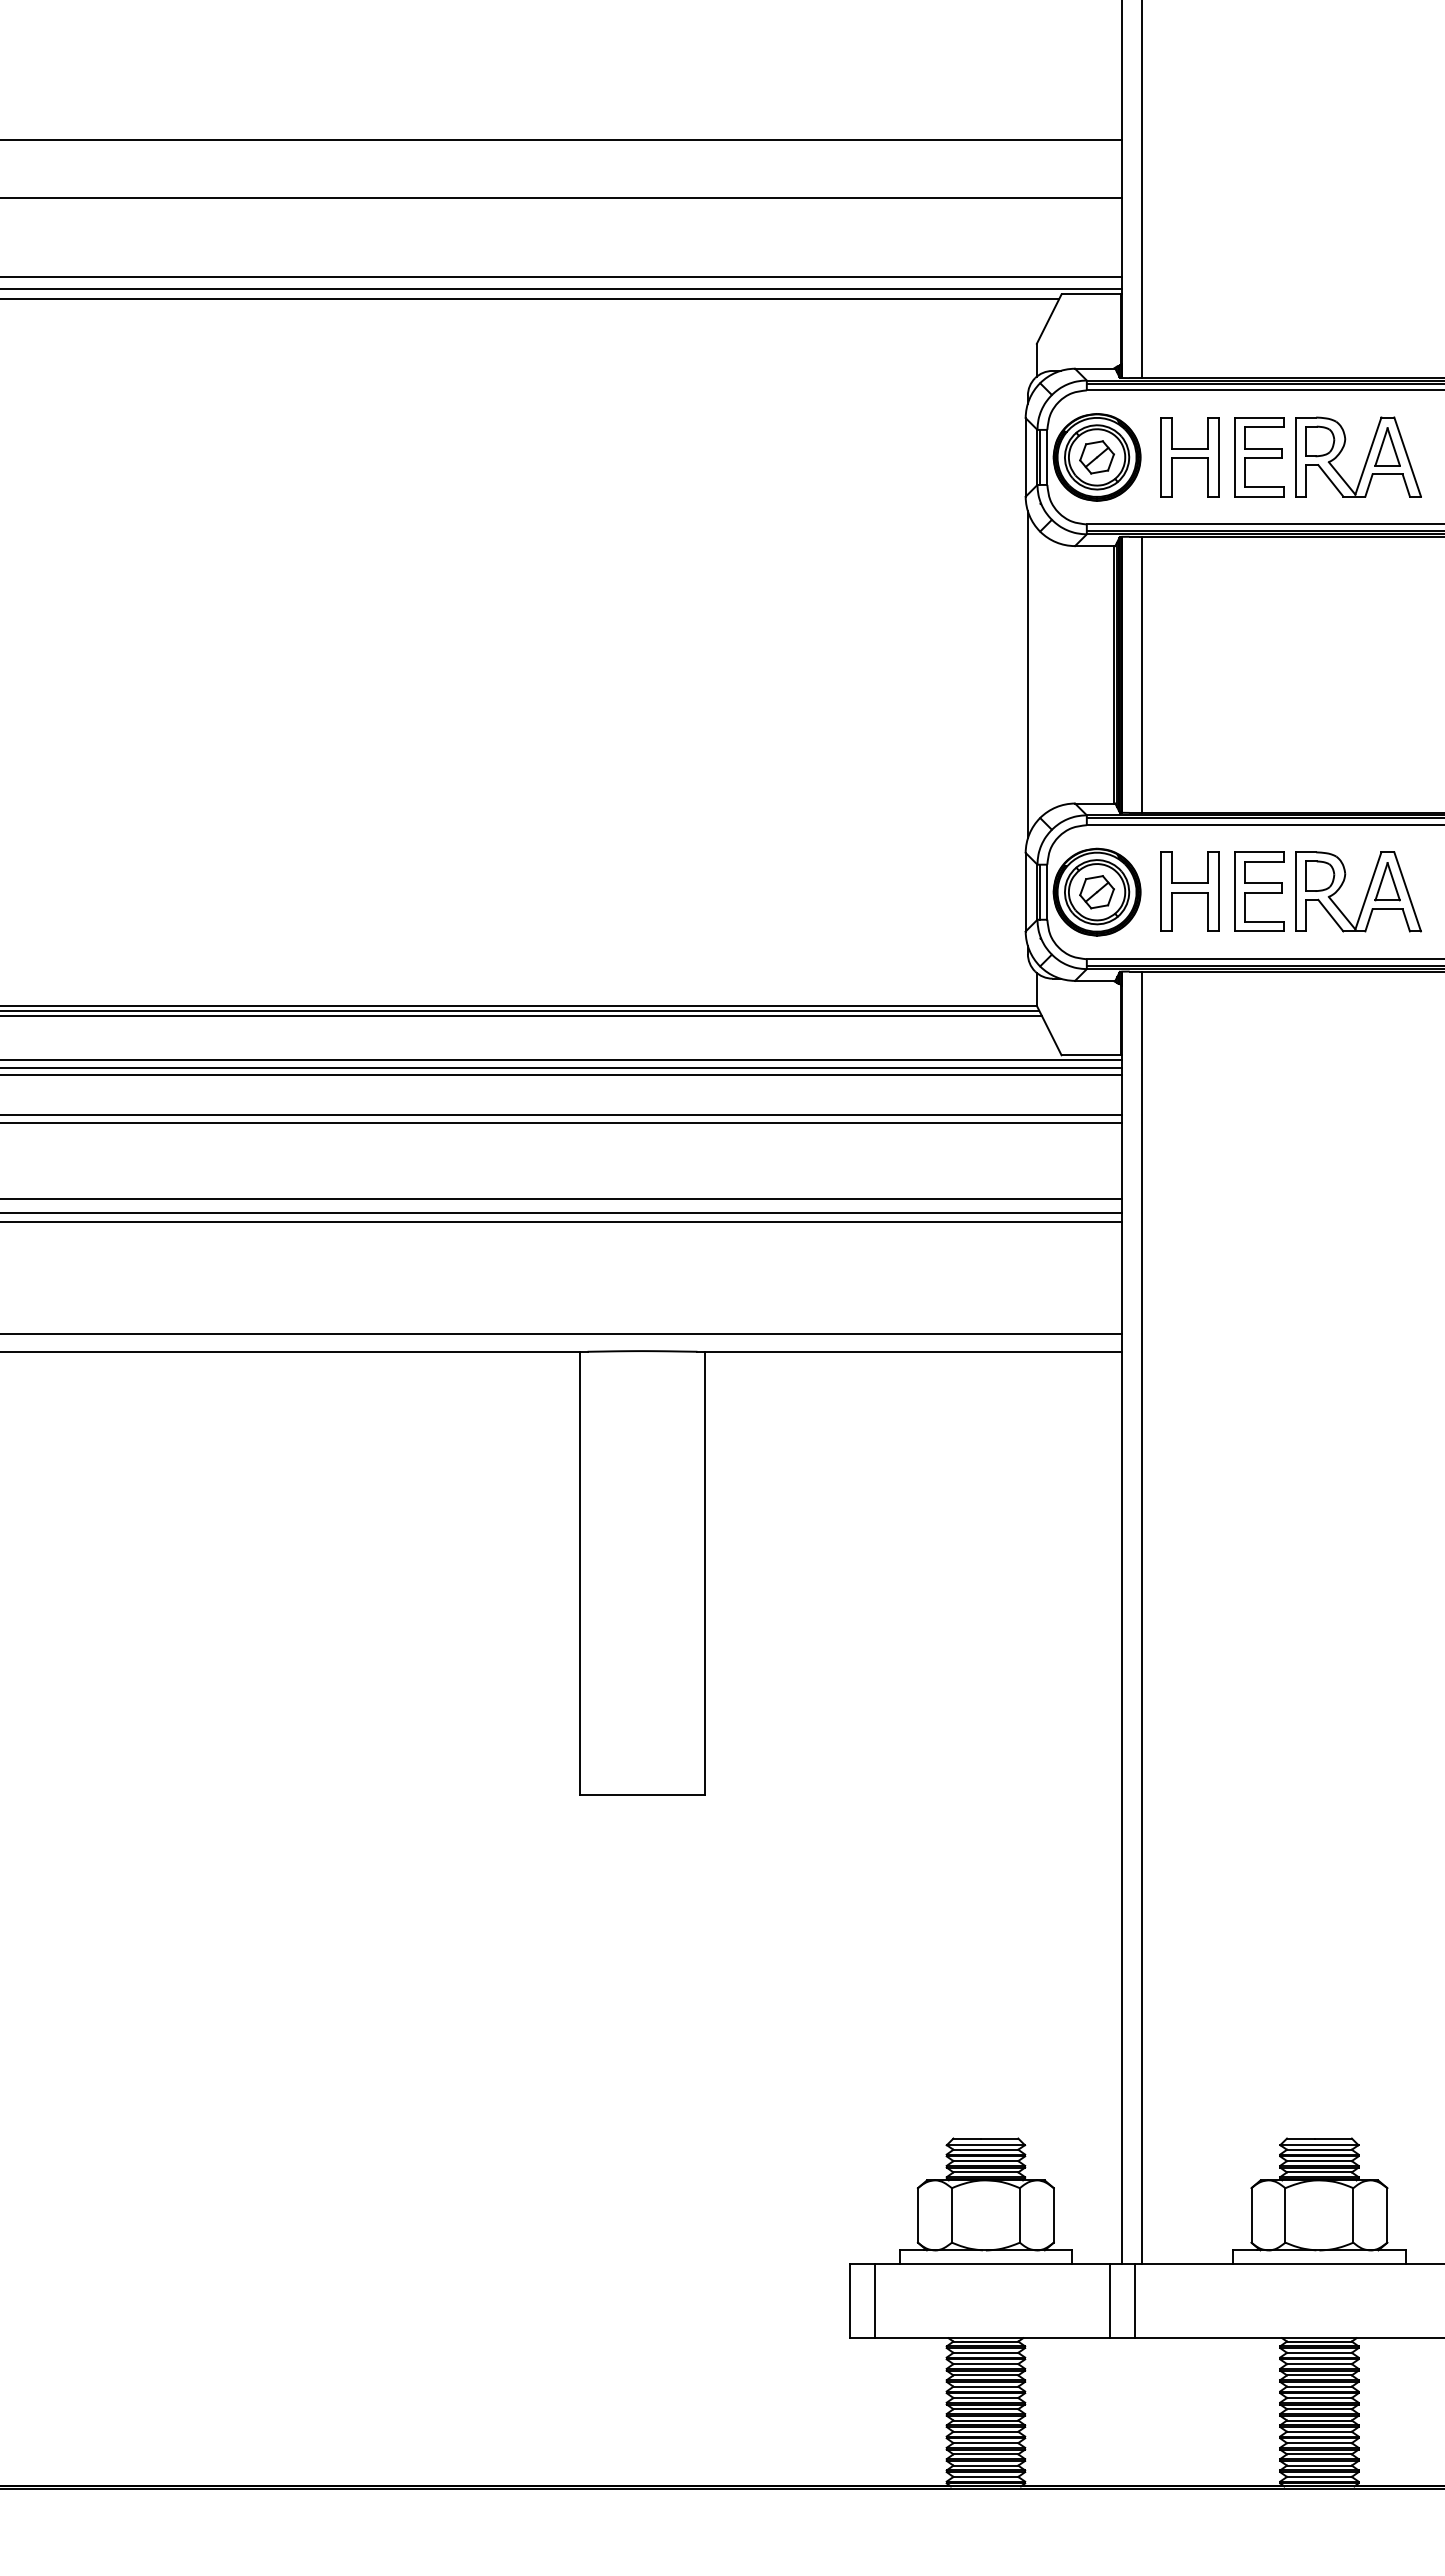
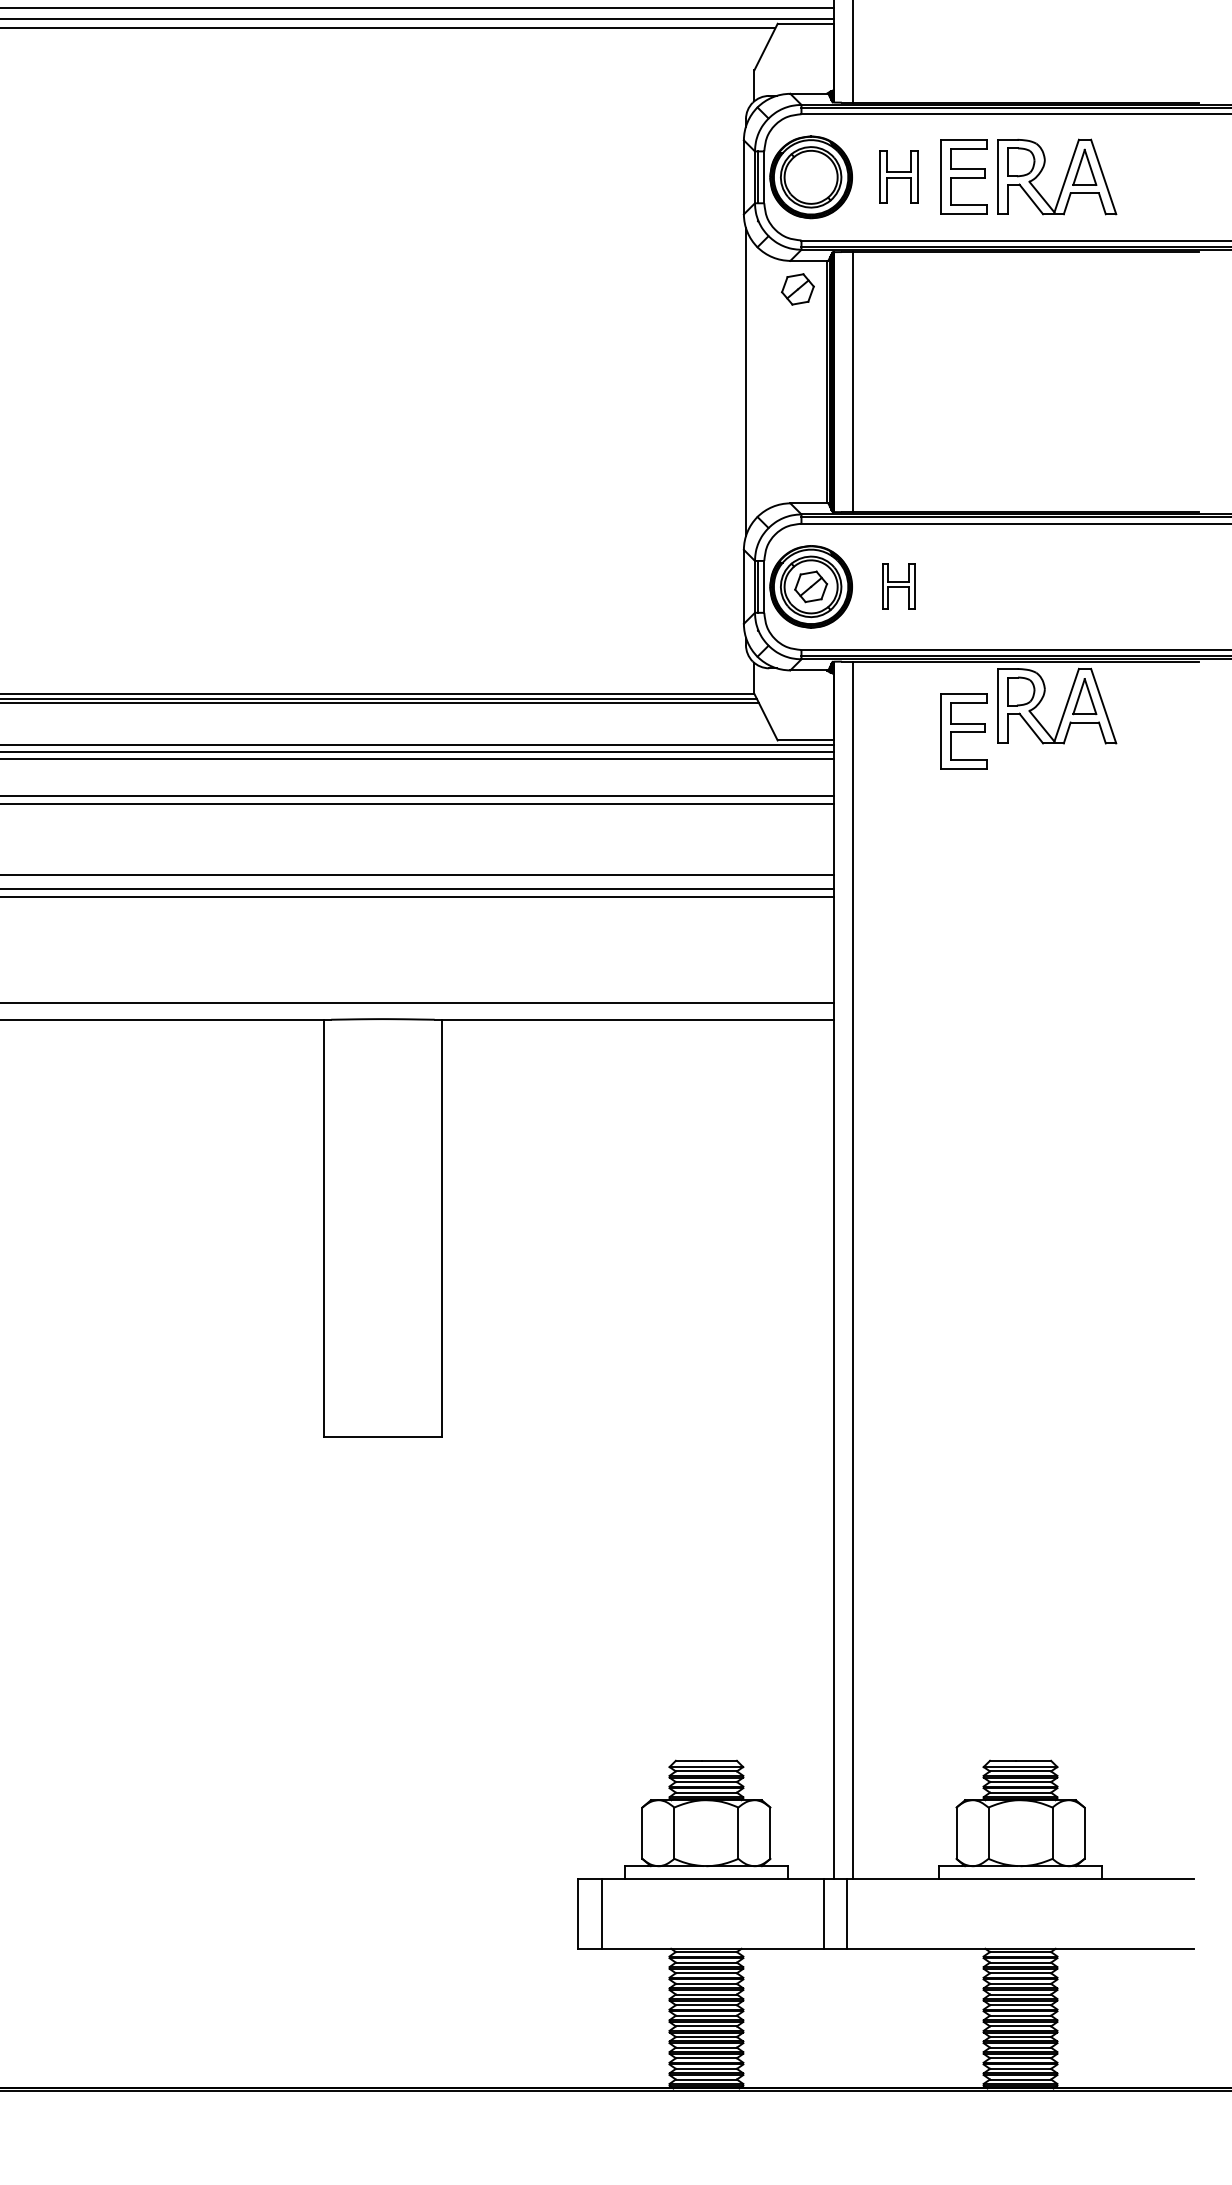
part: (1096, 457) -> (797, 289), moved
part: (1189, 457) -> (898, 177), size x0.7
part: (1189, 891) -> (898, 586), size x0.6
part: (1259, 891) -> (964, 731), moved
part: (1366, 892) -> (1064, 706), moved

